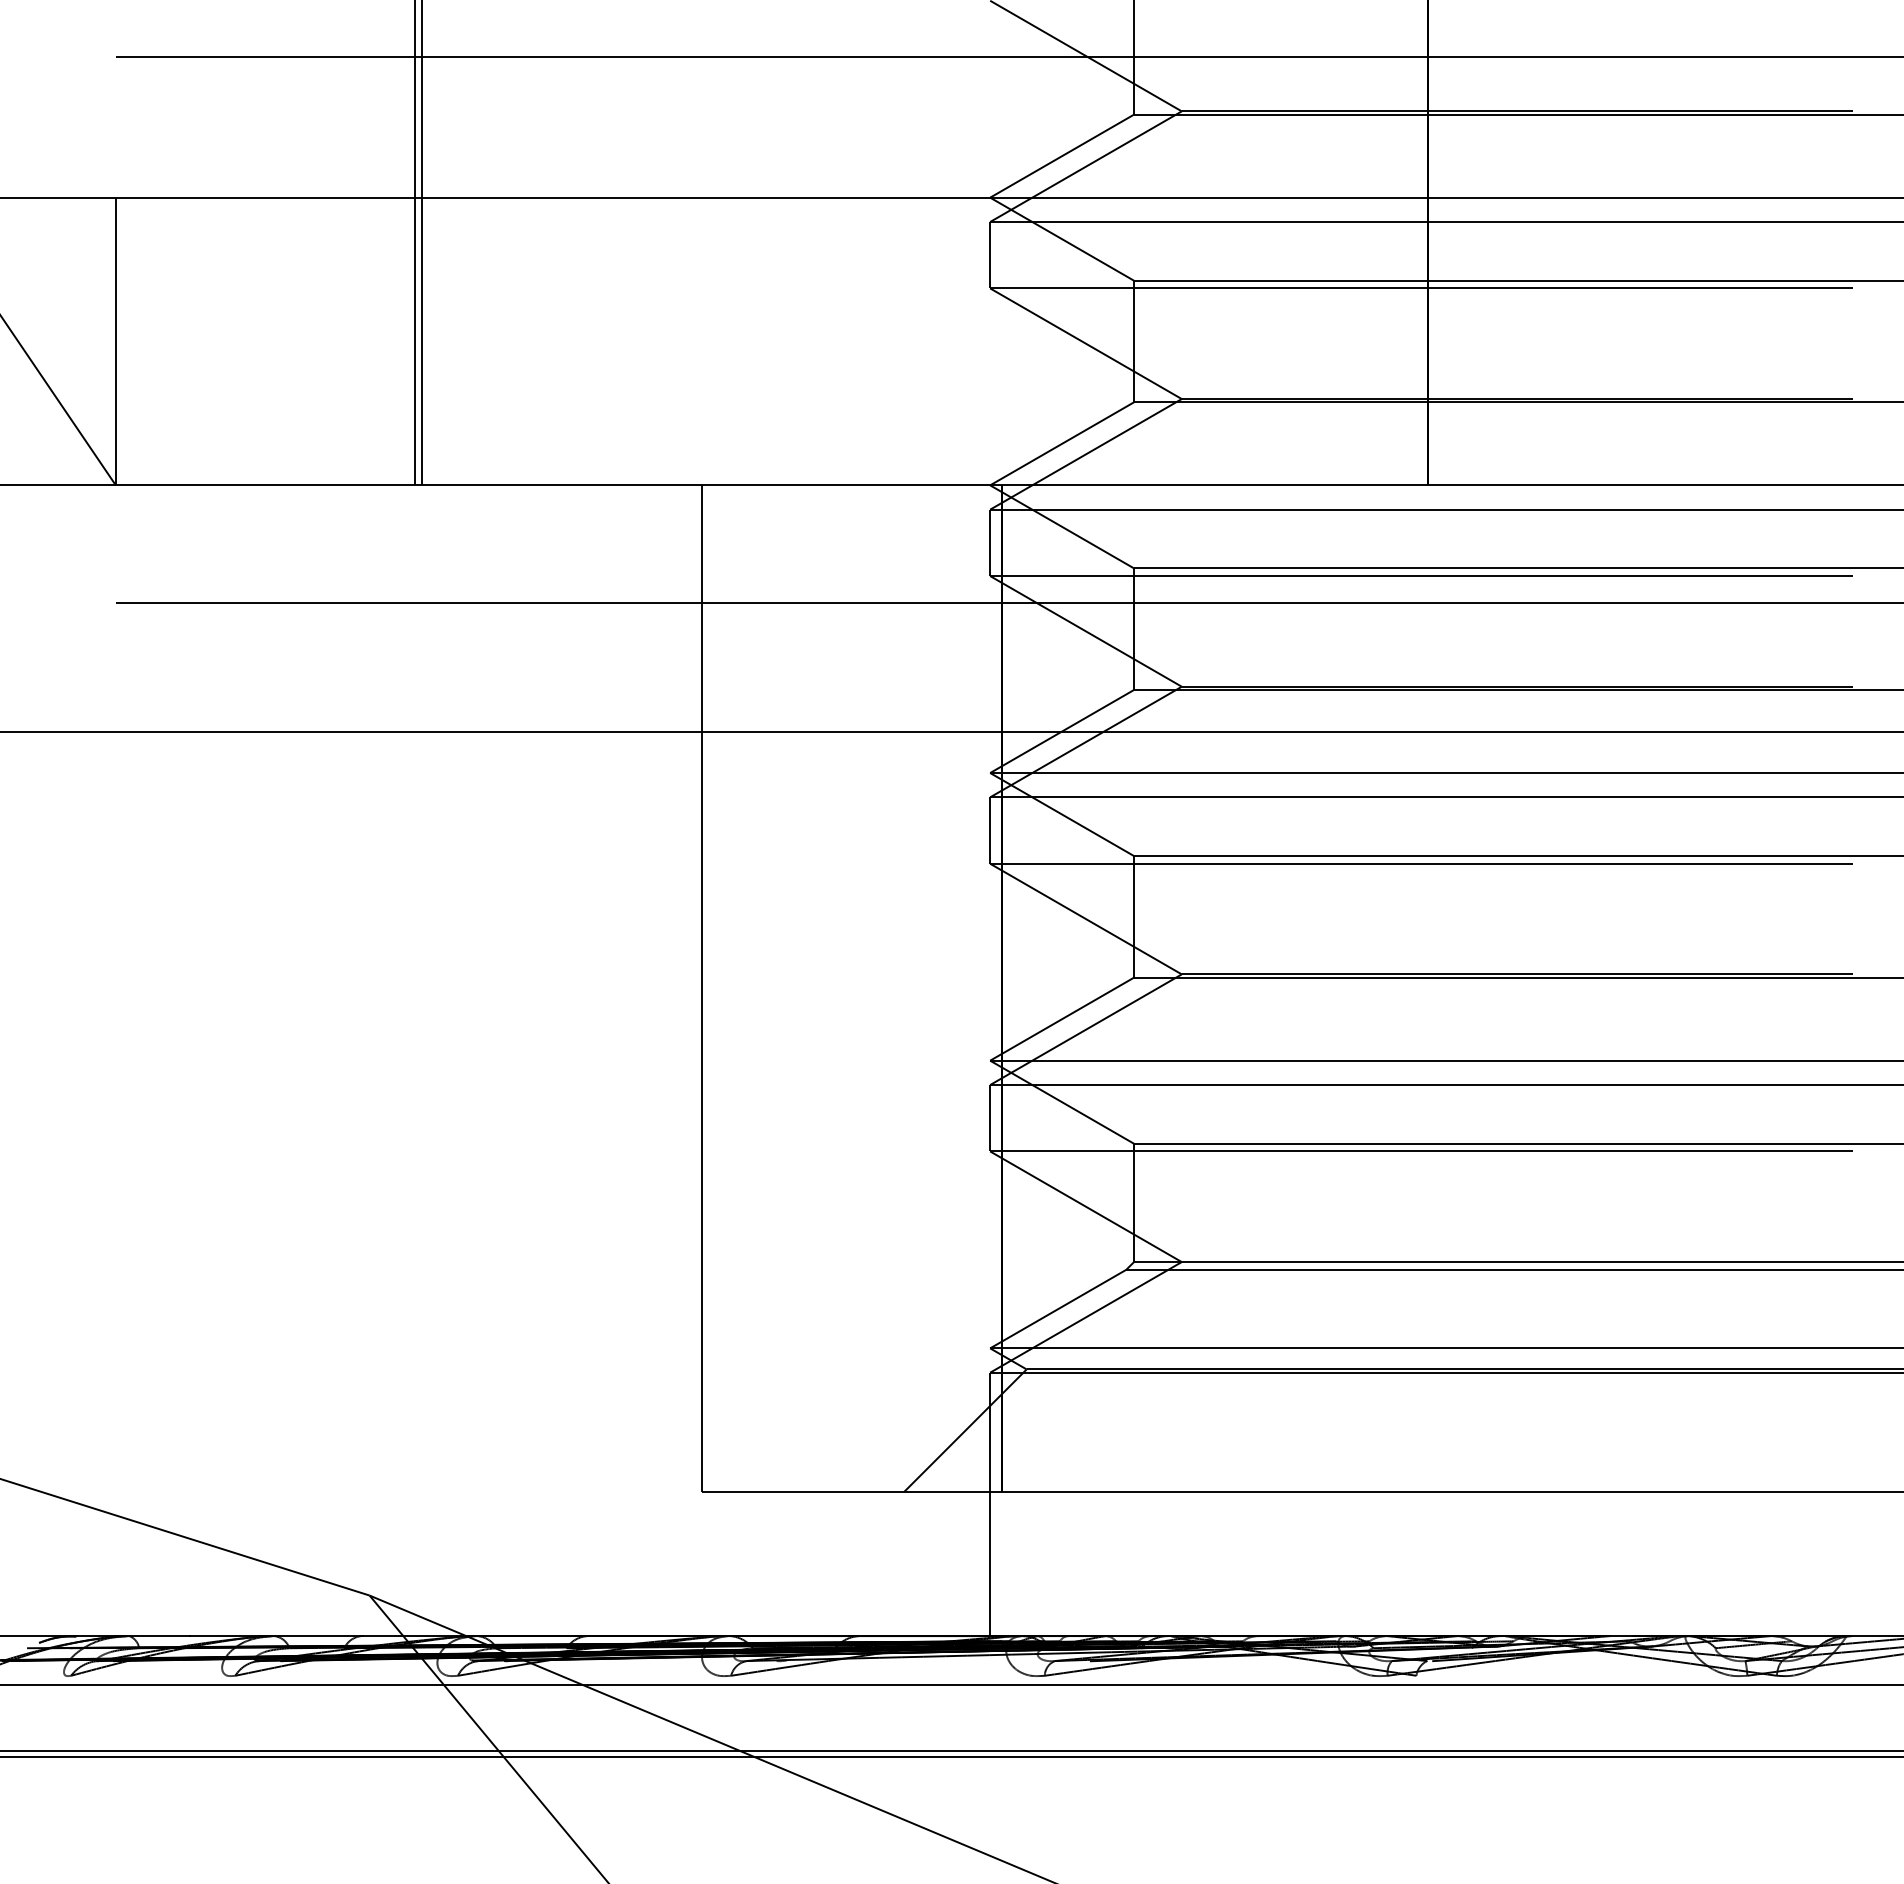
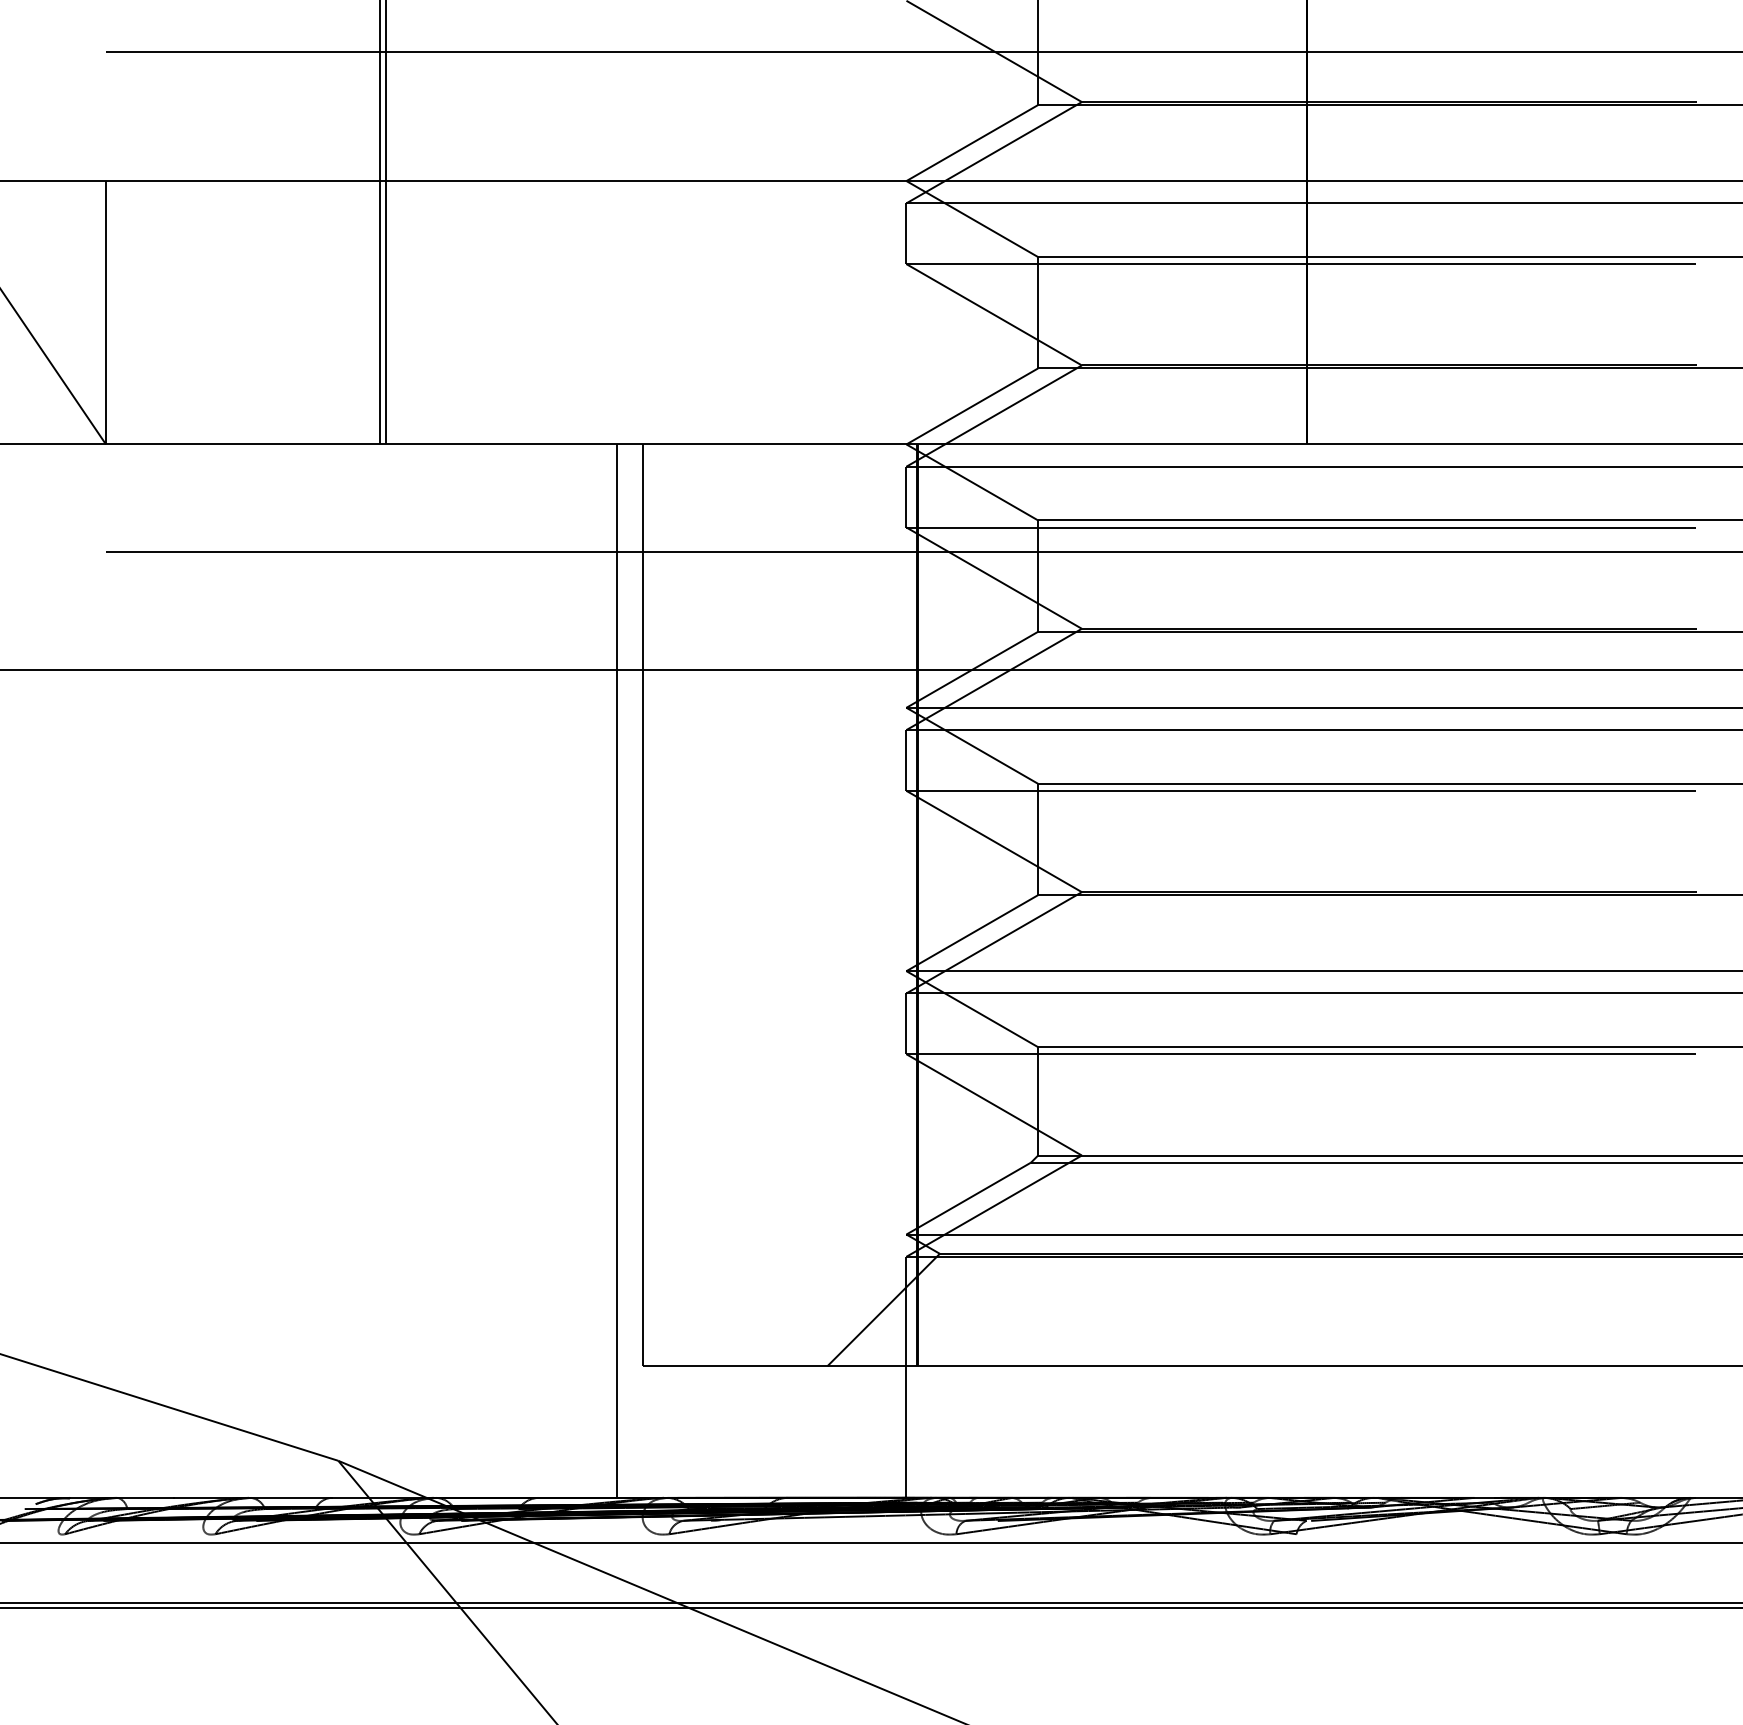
line: (673, 1060) -> (616, 970), added

